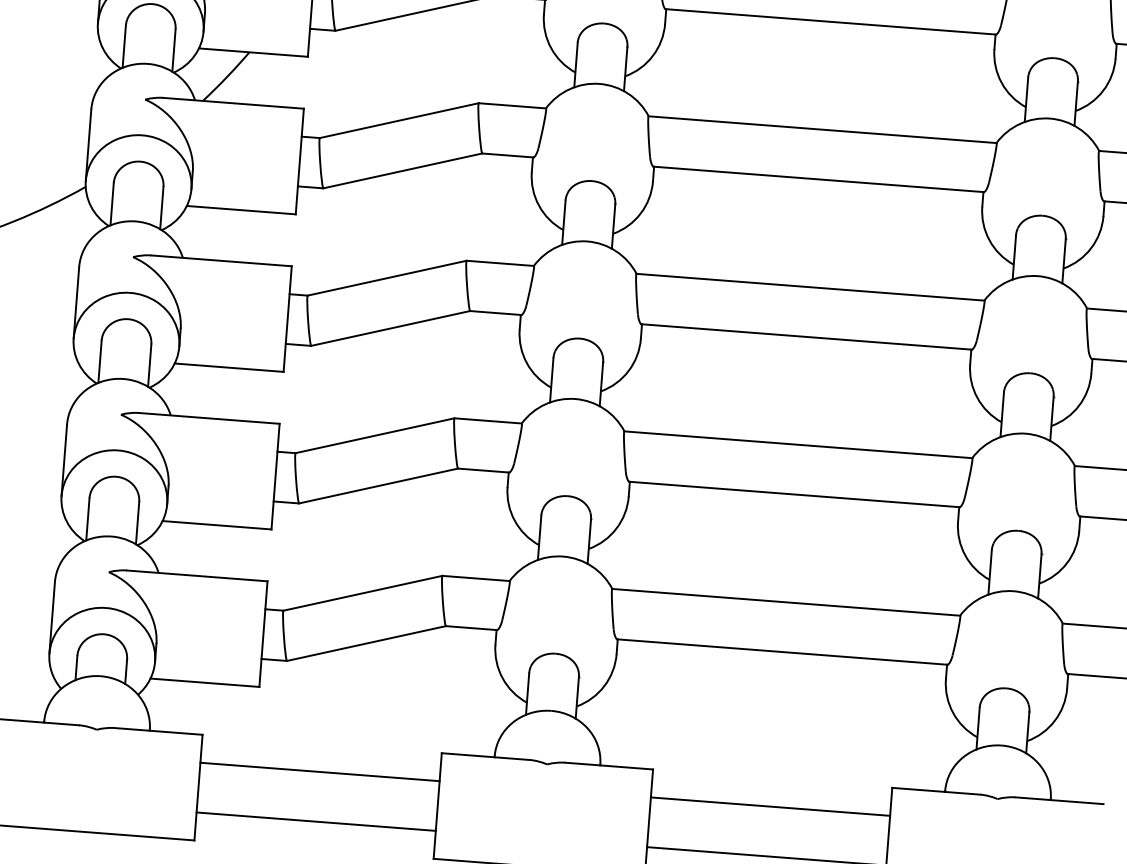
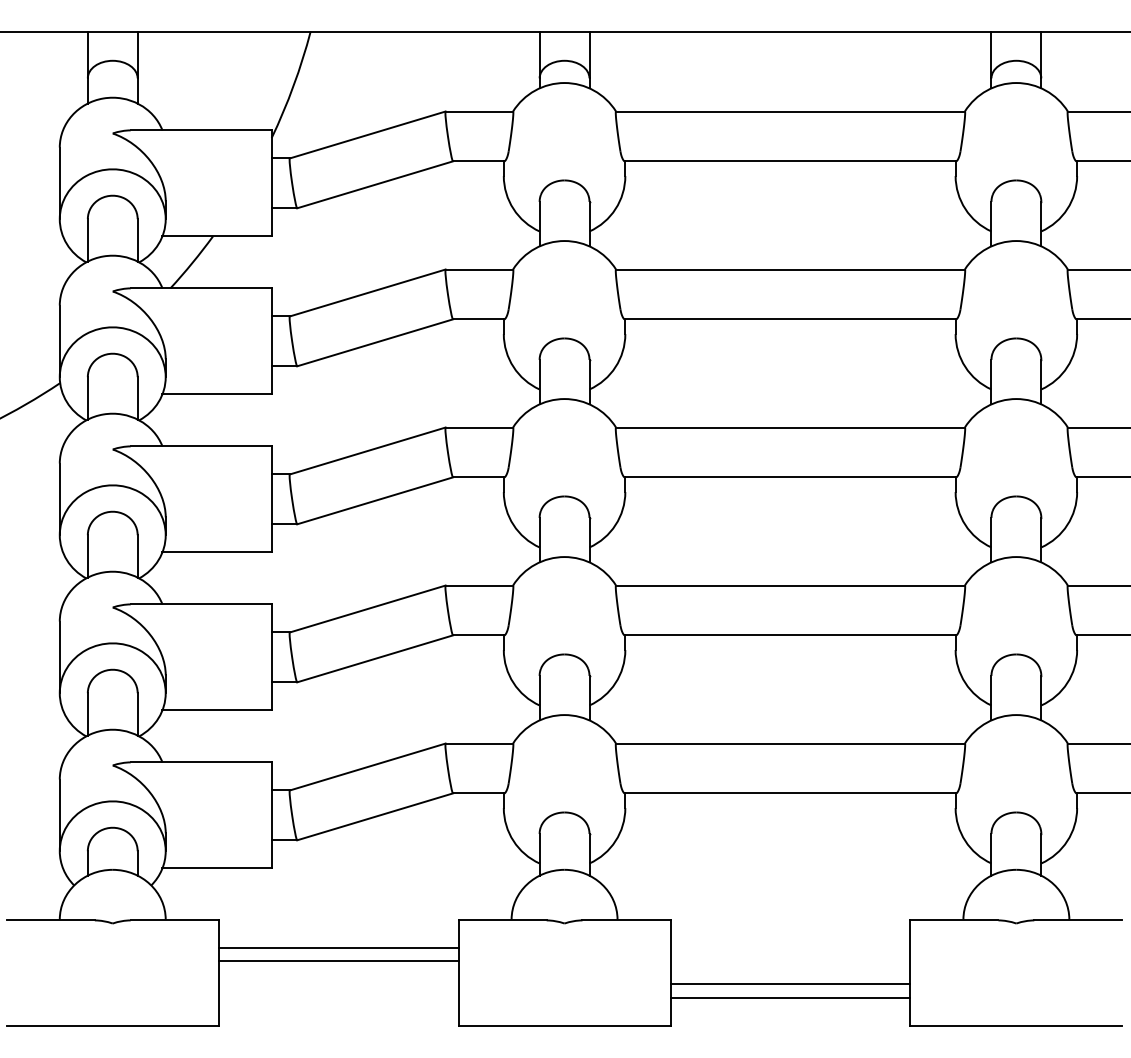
line: (770, 806) -> (790, 984), moved
line: (316, 821) -> (338, 961), moved

